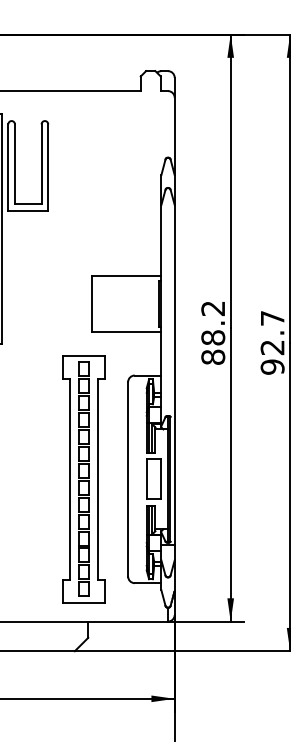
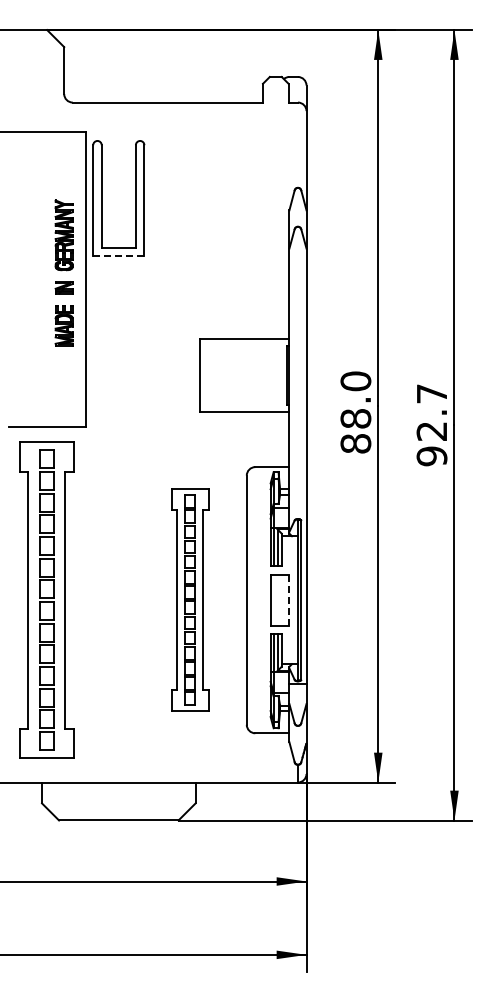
line: (28, 211) -> (118, 256), solid -> dashed
text: (212, 308) -> (355, 381), 88.2 -> 88.0
part: (84, 478) -> (190, 599), size x0.7
line: (160, 479) -> (288, 600), solid -> dashed

